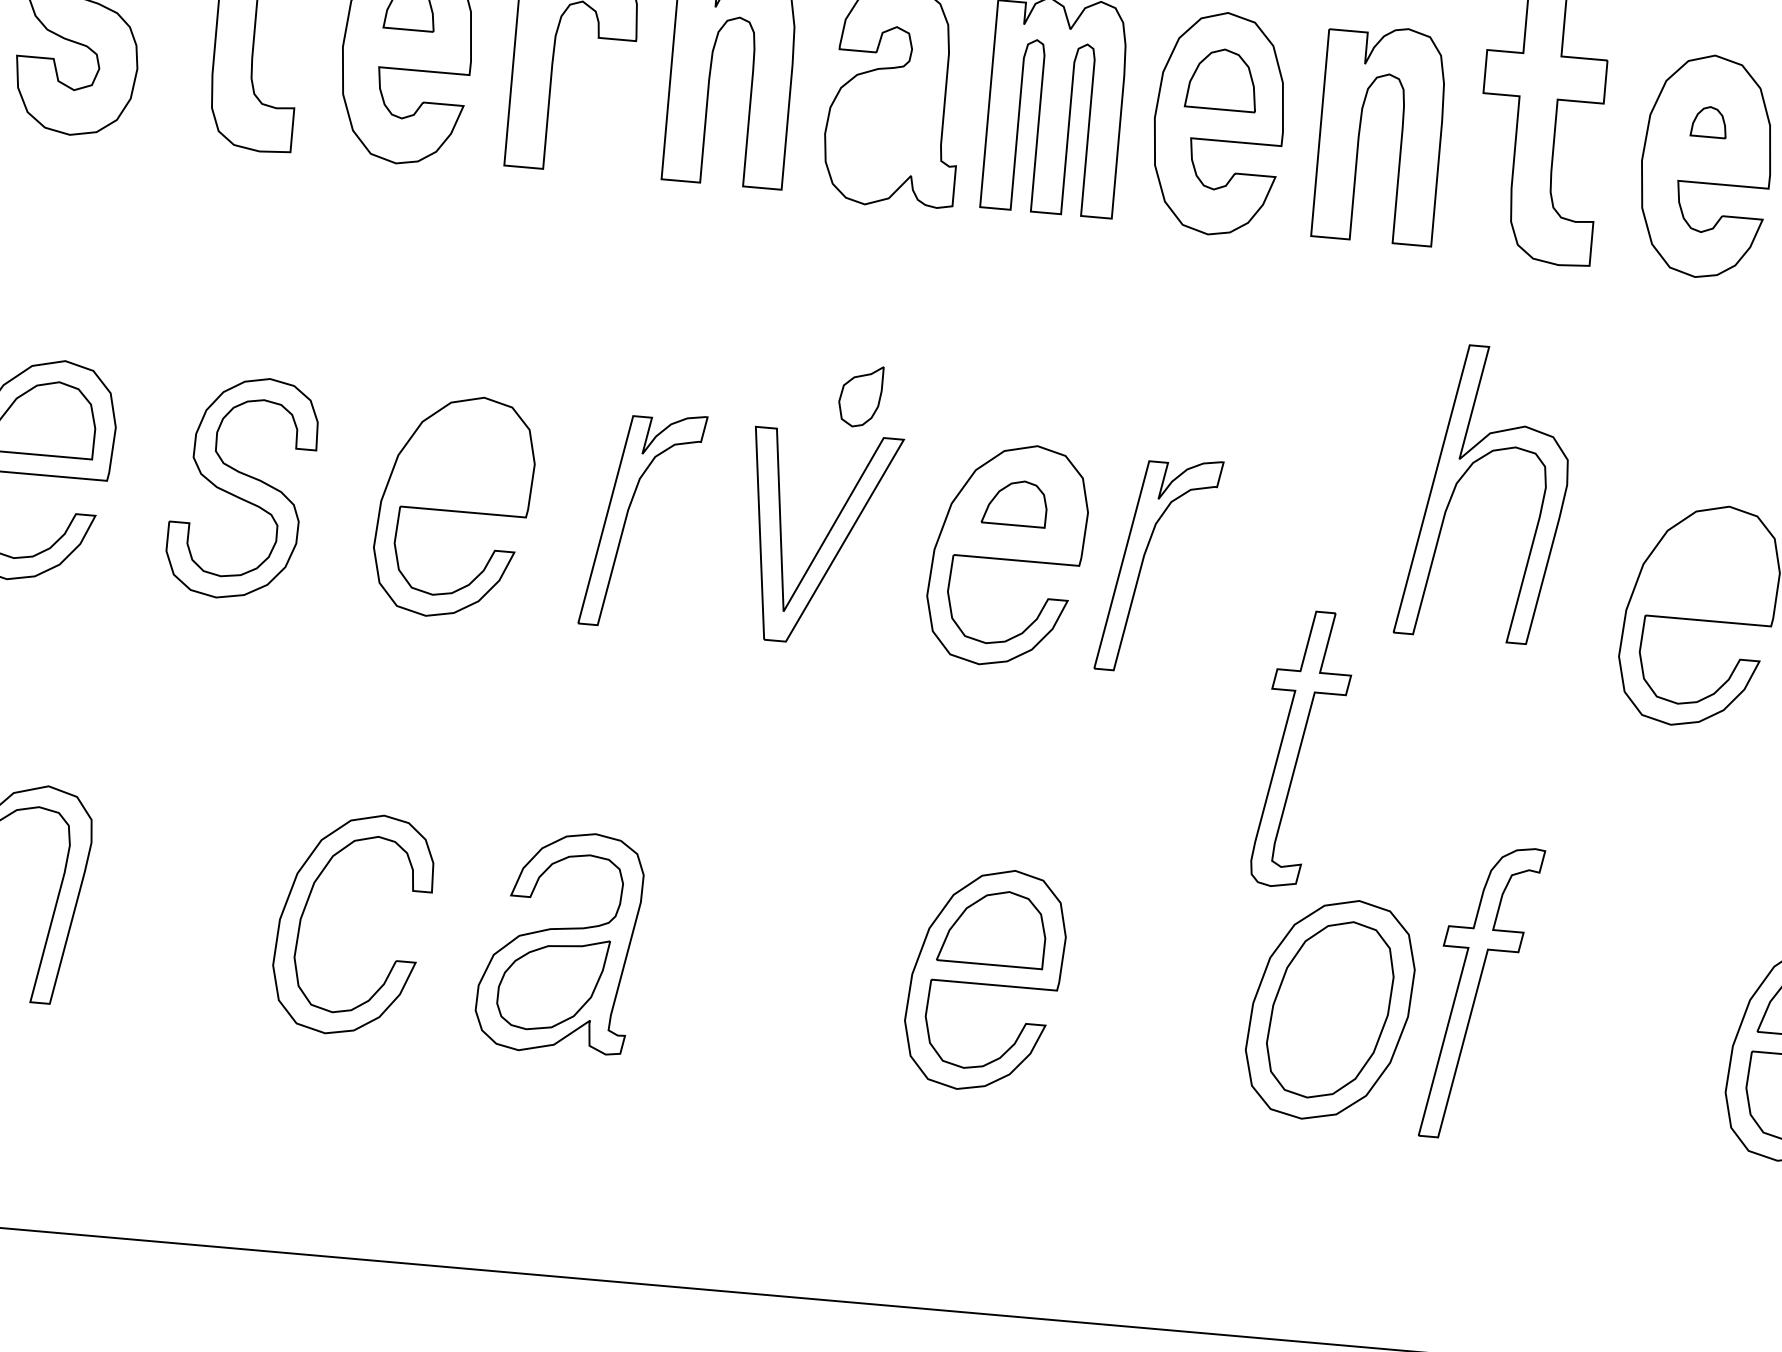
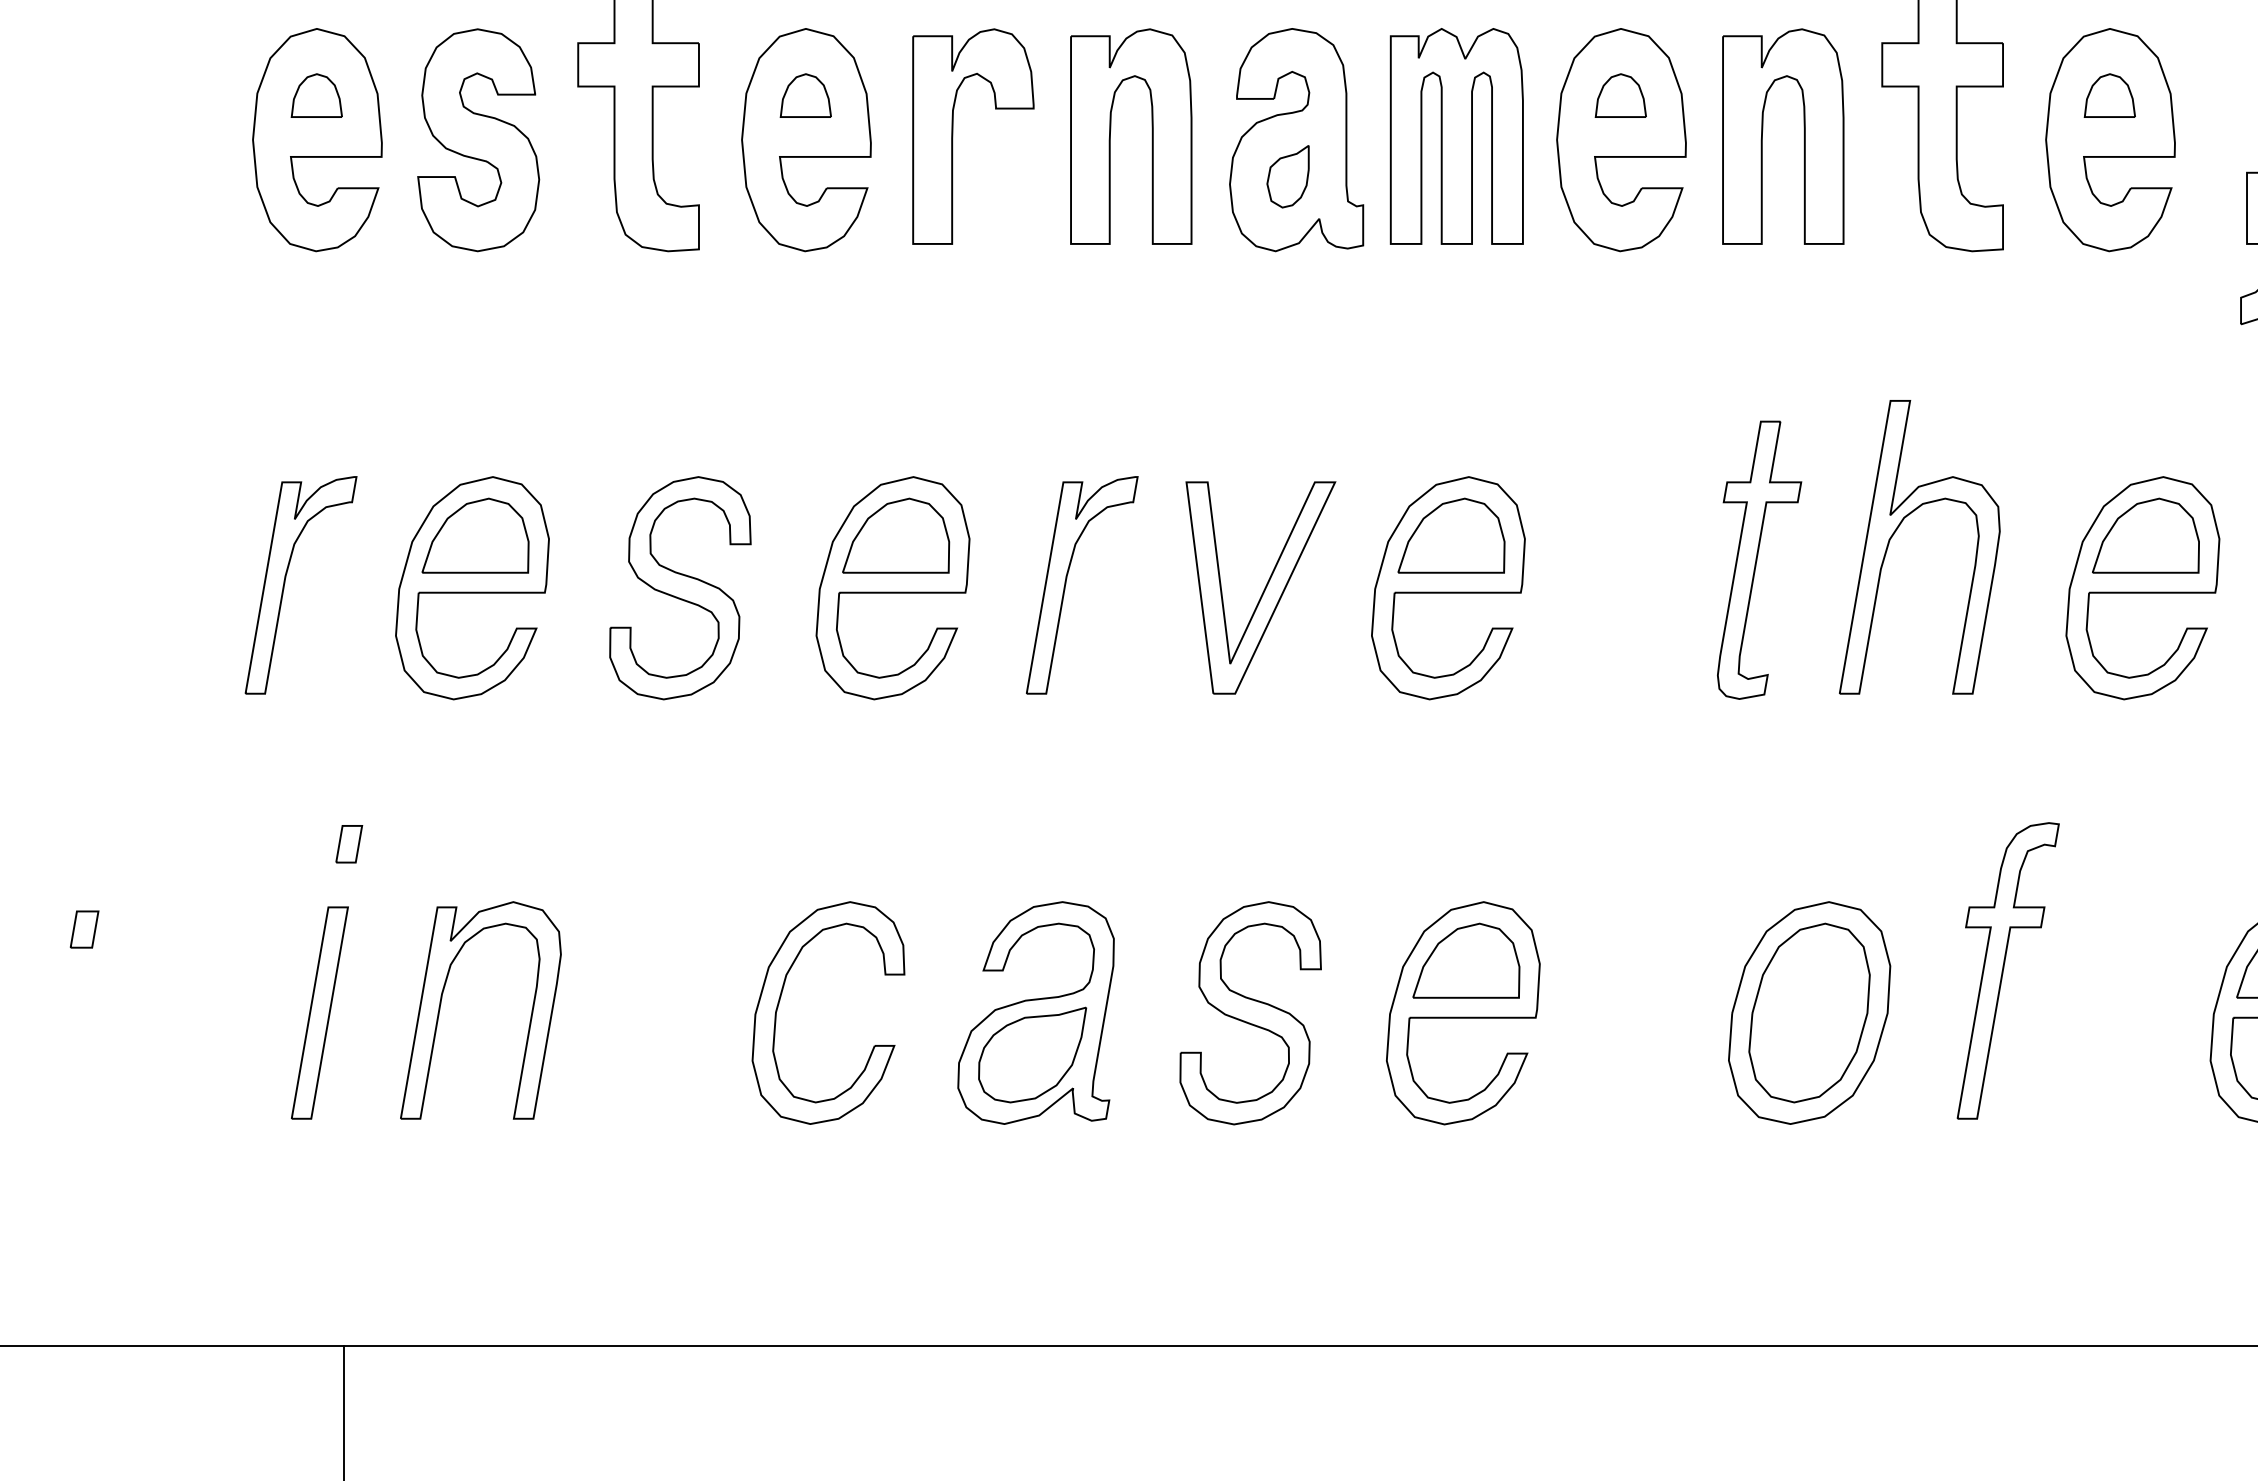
part: (1221, 79) -> (1620, 95), size x0.71
part: (1709, 121) -> (2109, 95), size x1.43
part: (859, 395) -> (1287, 176), moved
part: (462, 454) -> (896, 535), added
part: (1464, 475) -> (1896, 531), moved
part: (1015, 502) -> (1451, 535), size x1.67
part: (1143, 563) -> (1584, 584), removed
part: (1706, 563) -> (2145, 535), added
part: (1302, 748) -> (1759, 559), moved
part: (773, 961) -> (1250, 1013), added
part: (1481, 992) -> (2007, 970), moved

